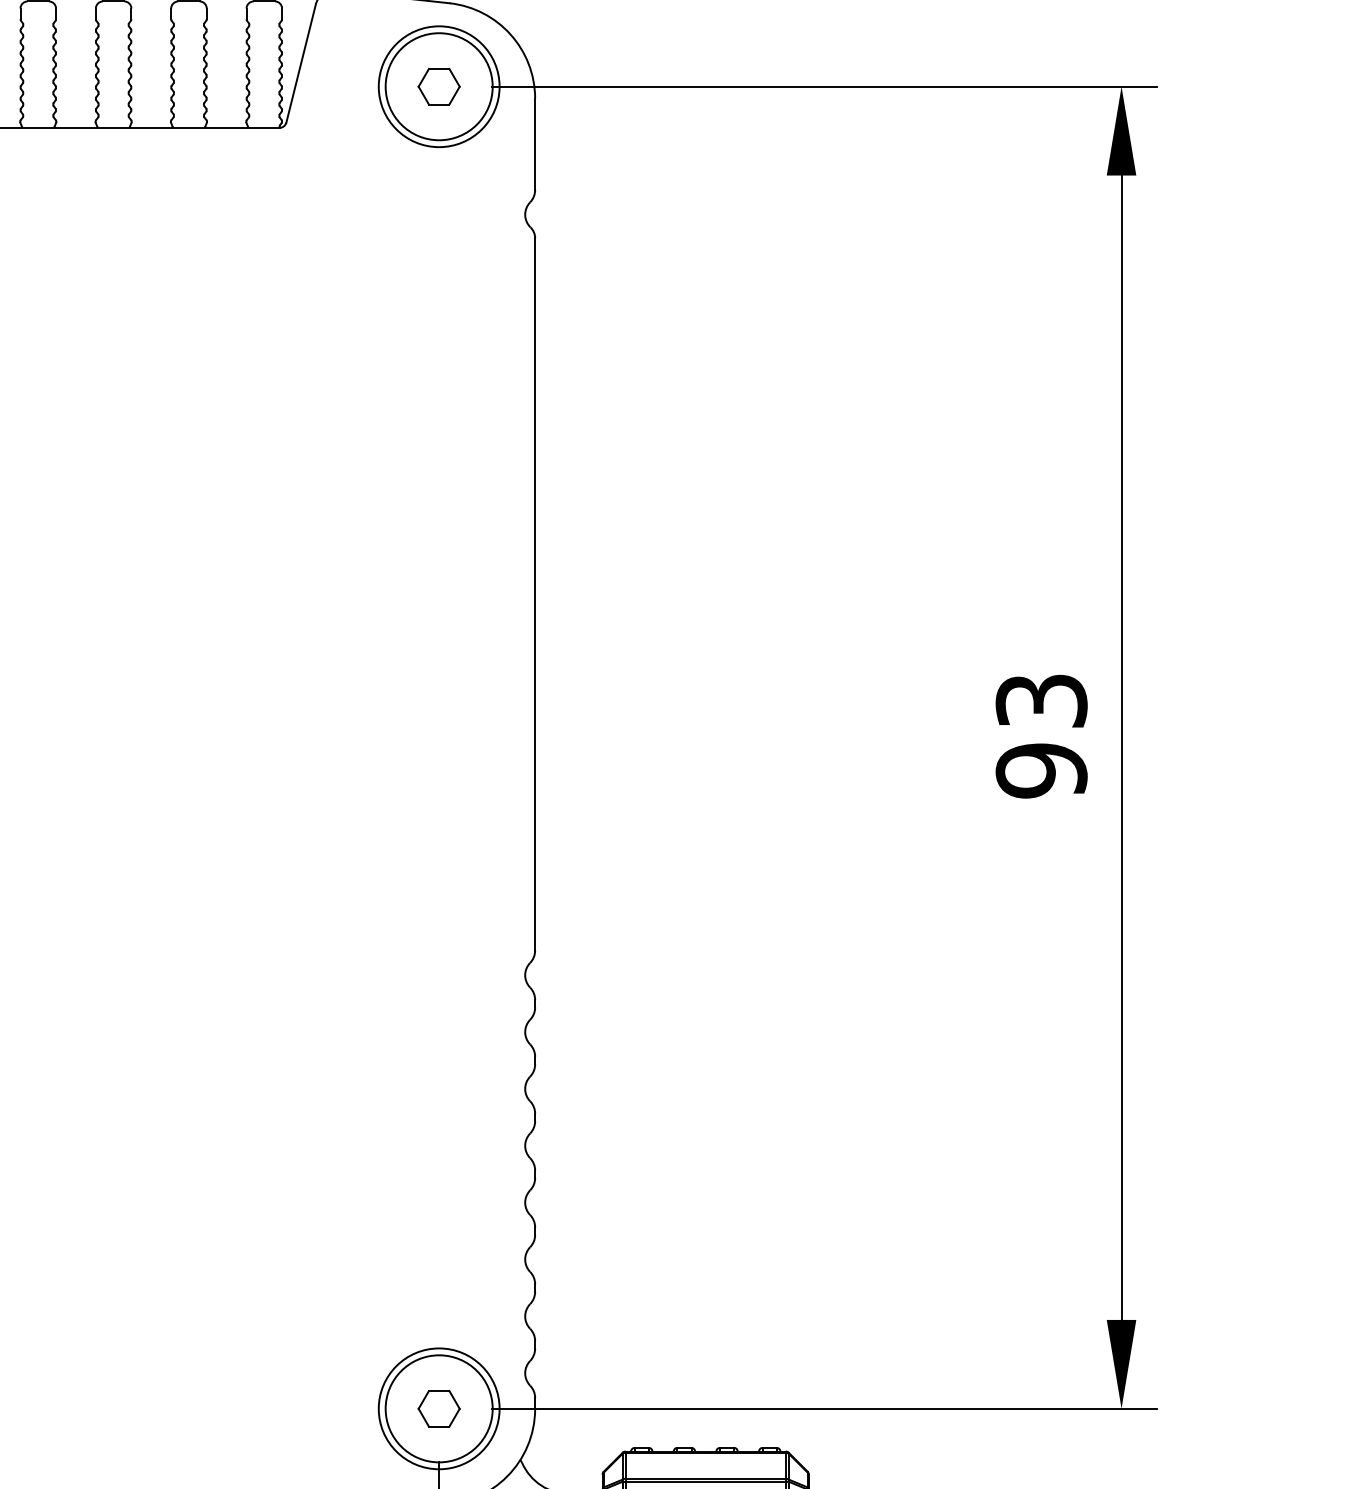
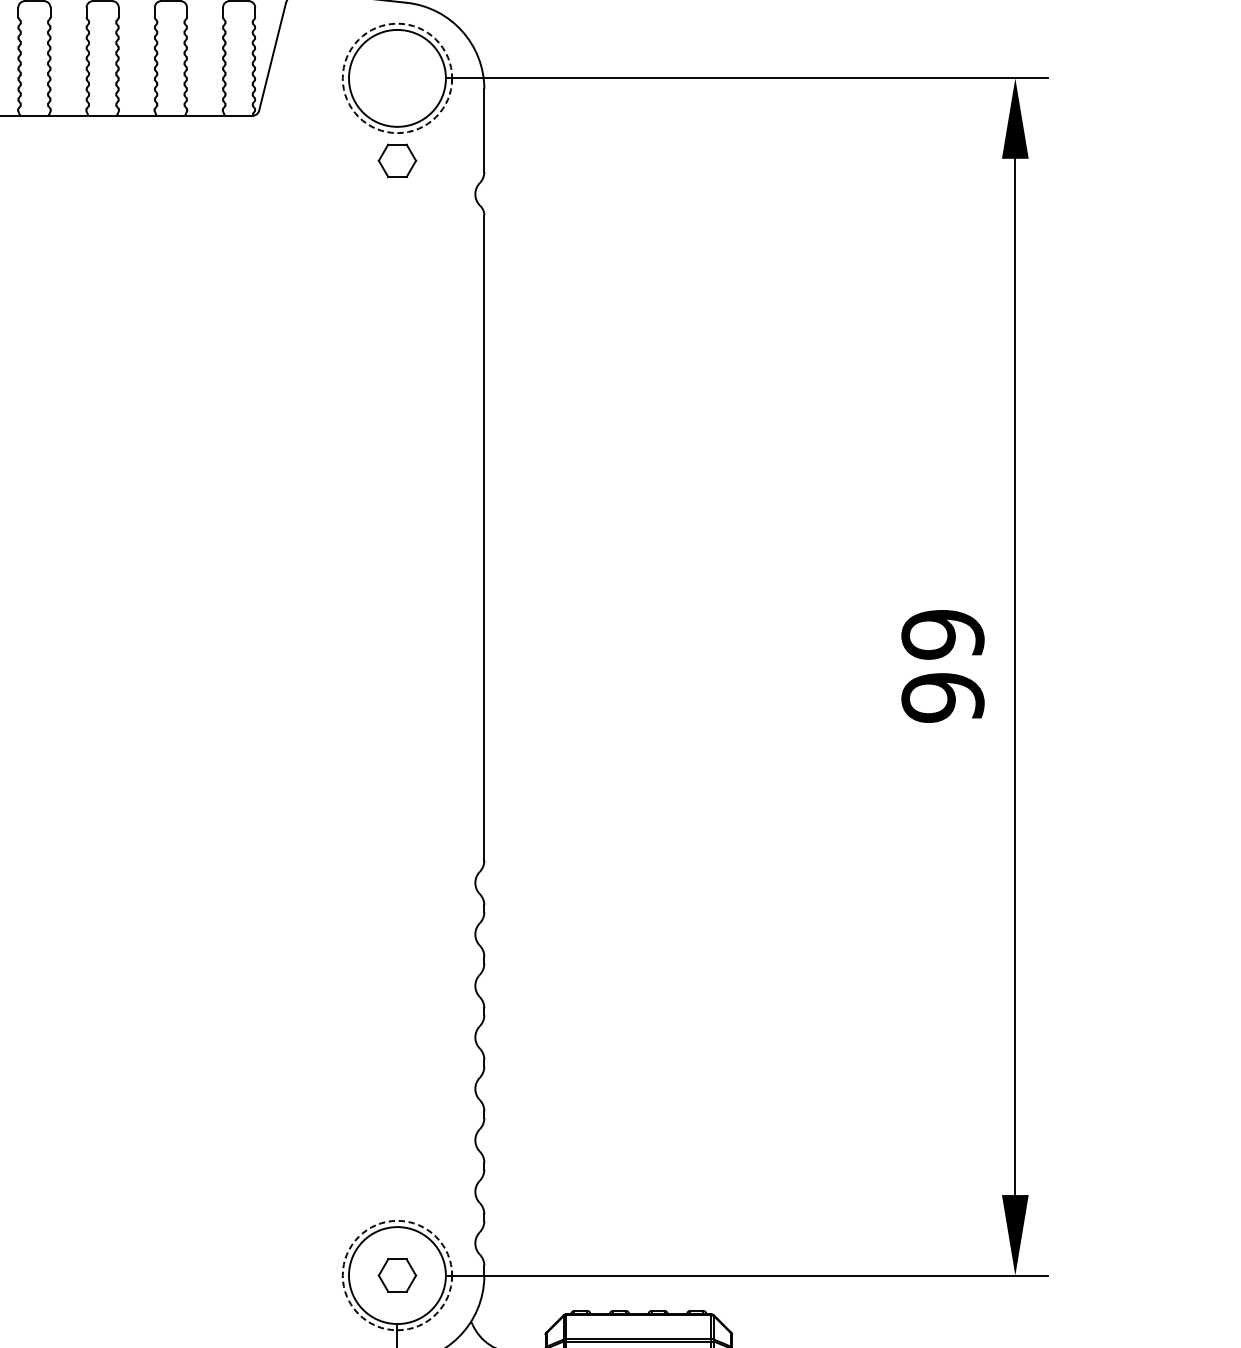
circle: (438, 86) -> (396, 78), solid -> dashed
part: (438, 86) -> (396, 160), moved
text: (1041, 700) -> (942, 634), 93 -> 99
circle: (438, 1408) -> (396, 1275), solid -> dashed

